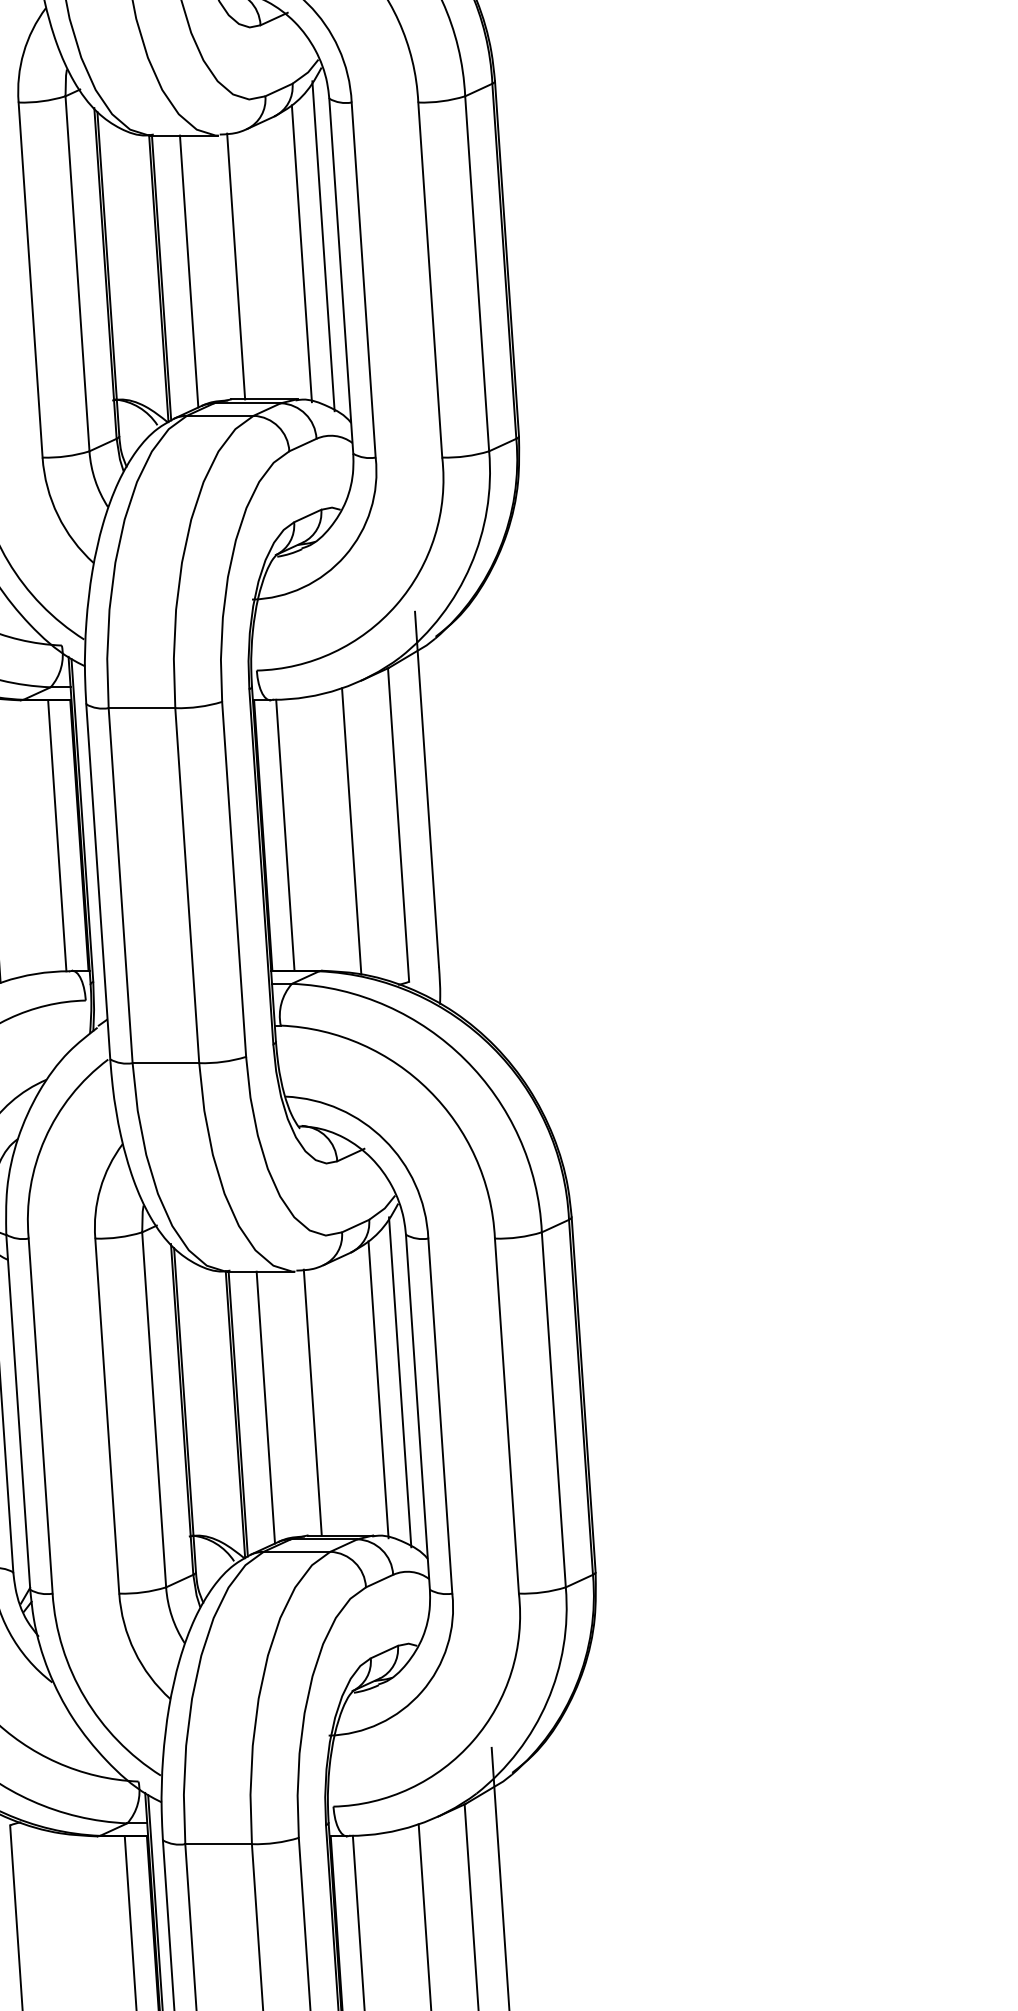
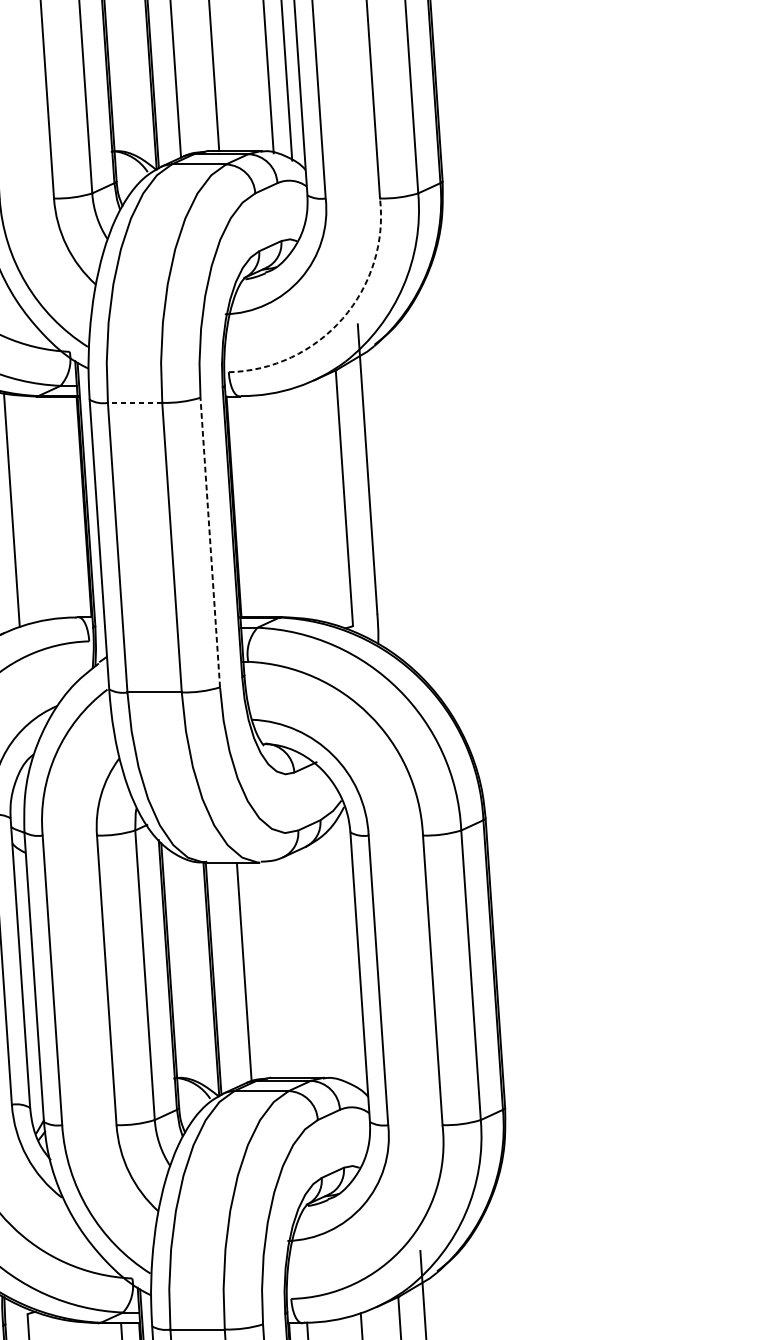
arc: (396, 604) -> (342, 318), solid -> dashed
line: (141, 708) -> (134, 403), solid -> dashed
line: (351, 831) -> (305, 503), removed
line: (285, 834) -> (252, 505), removed
line: (57, 835) -> (66, 506), removed
line: (234, 879) -> (210, 542), solid -> dashed
line: (400, 1382) -> (345, 952), removed
line: (378, 1389) -> (328, 958), removed
line: (312, 1402) -> (244, 971), moved
line: (265, 1407) -> (235, 973), removed

